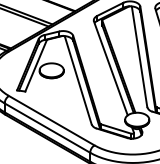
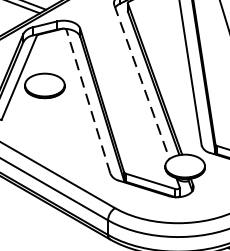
line: (110, 68) -> (141, 82), solid -> dashed
line: (78, 80) -> (88, 101), solid -> dashed

